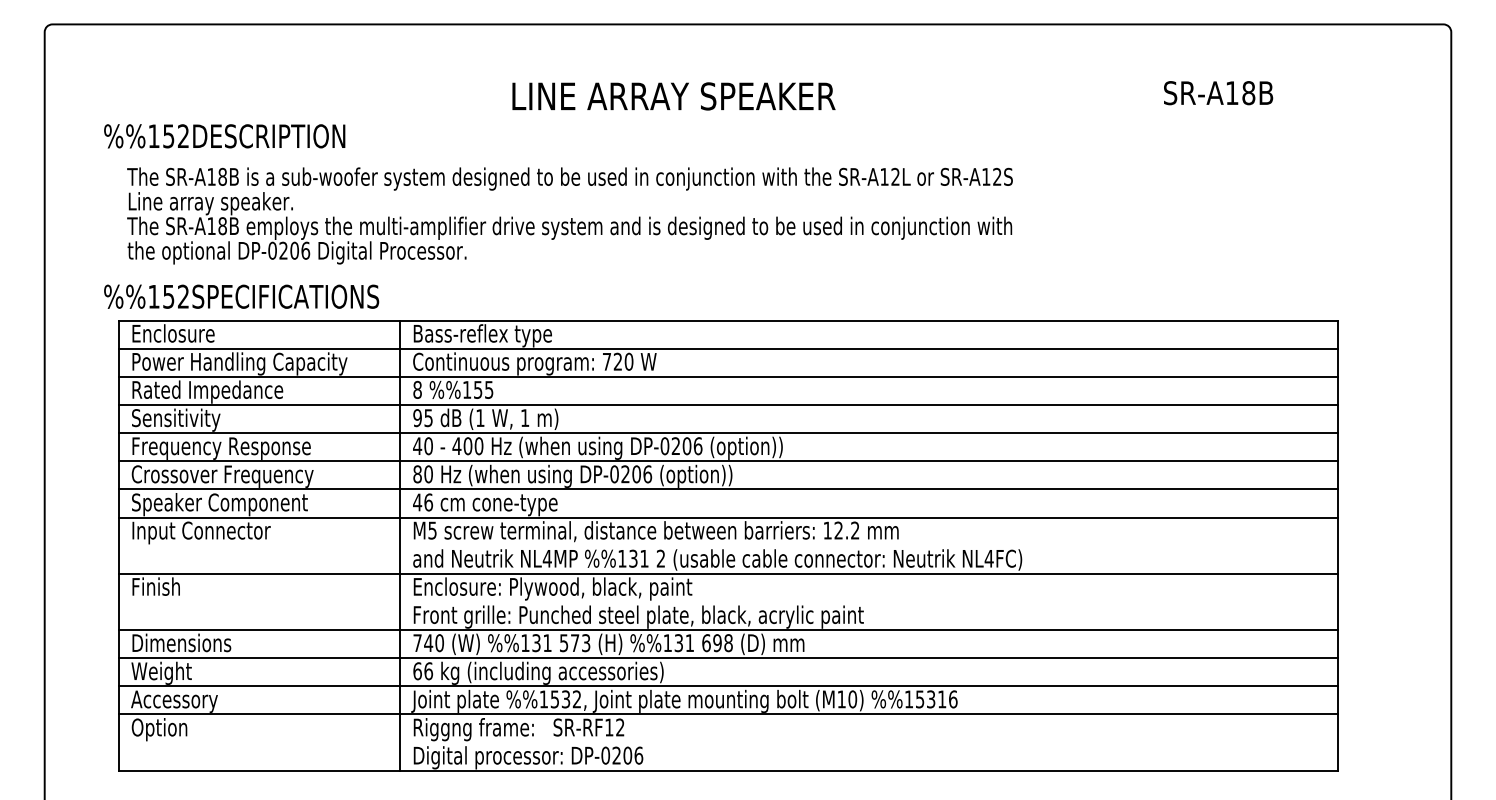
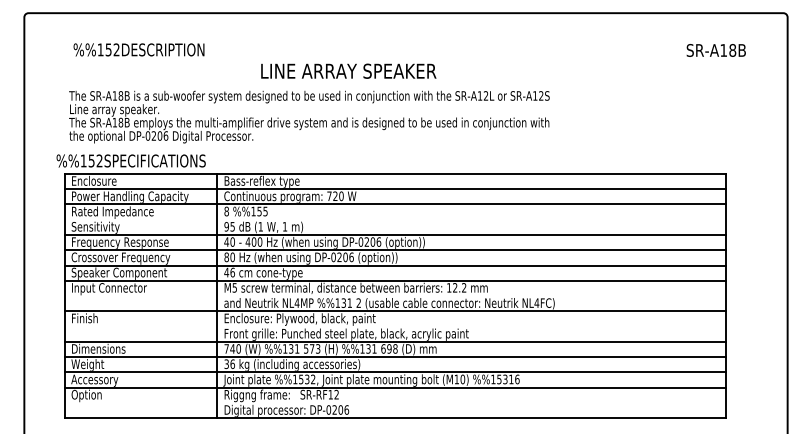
text: (1216, 93) -> (715, 50), moved
text: (673, 95) -> (348, 70), moved
text: (223, 135) -> (138, 49), moved
line: (728, 404) -> (395, 219), removed
text: (417, 669) -> (226, 363), 66 -> 36

